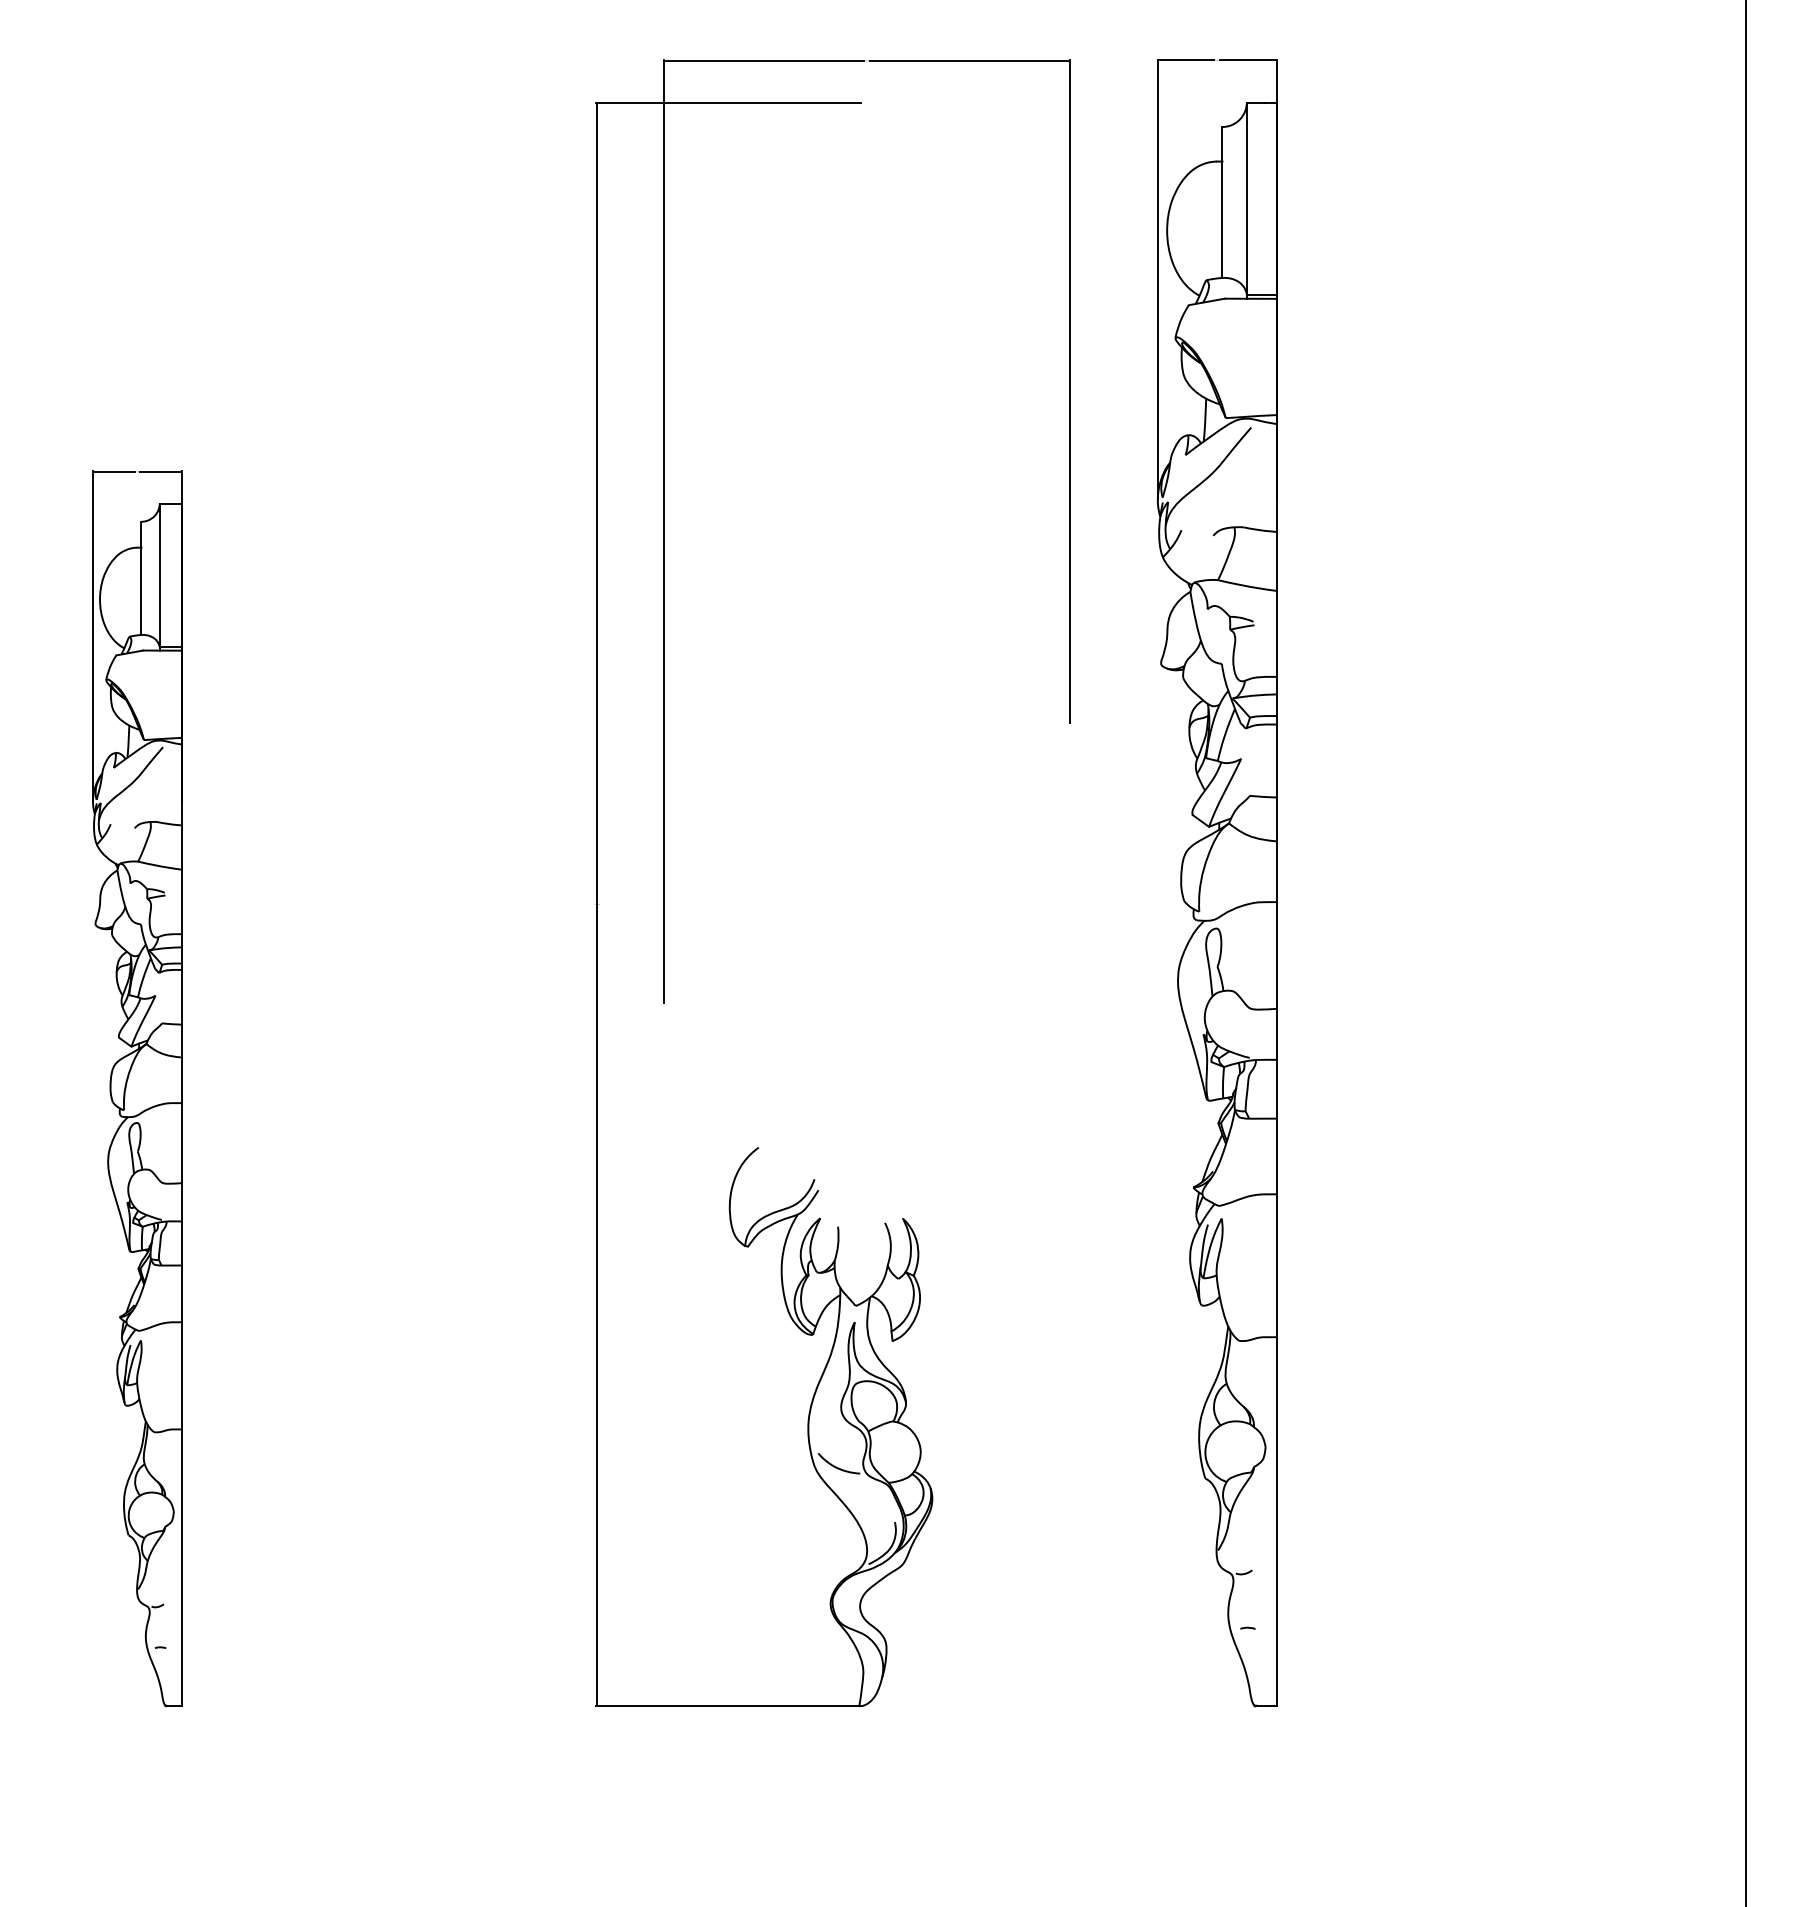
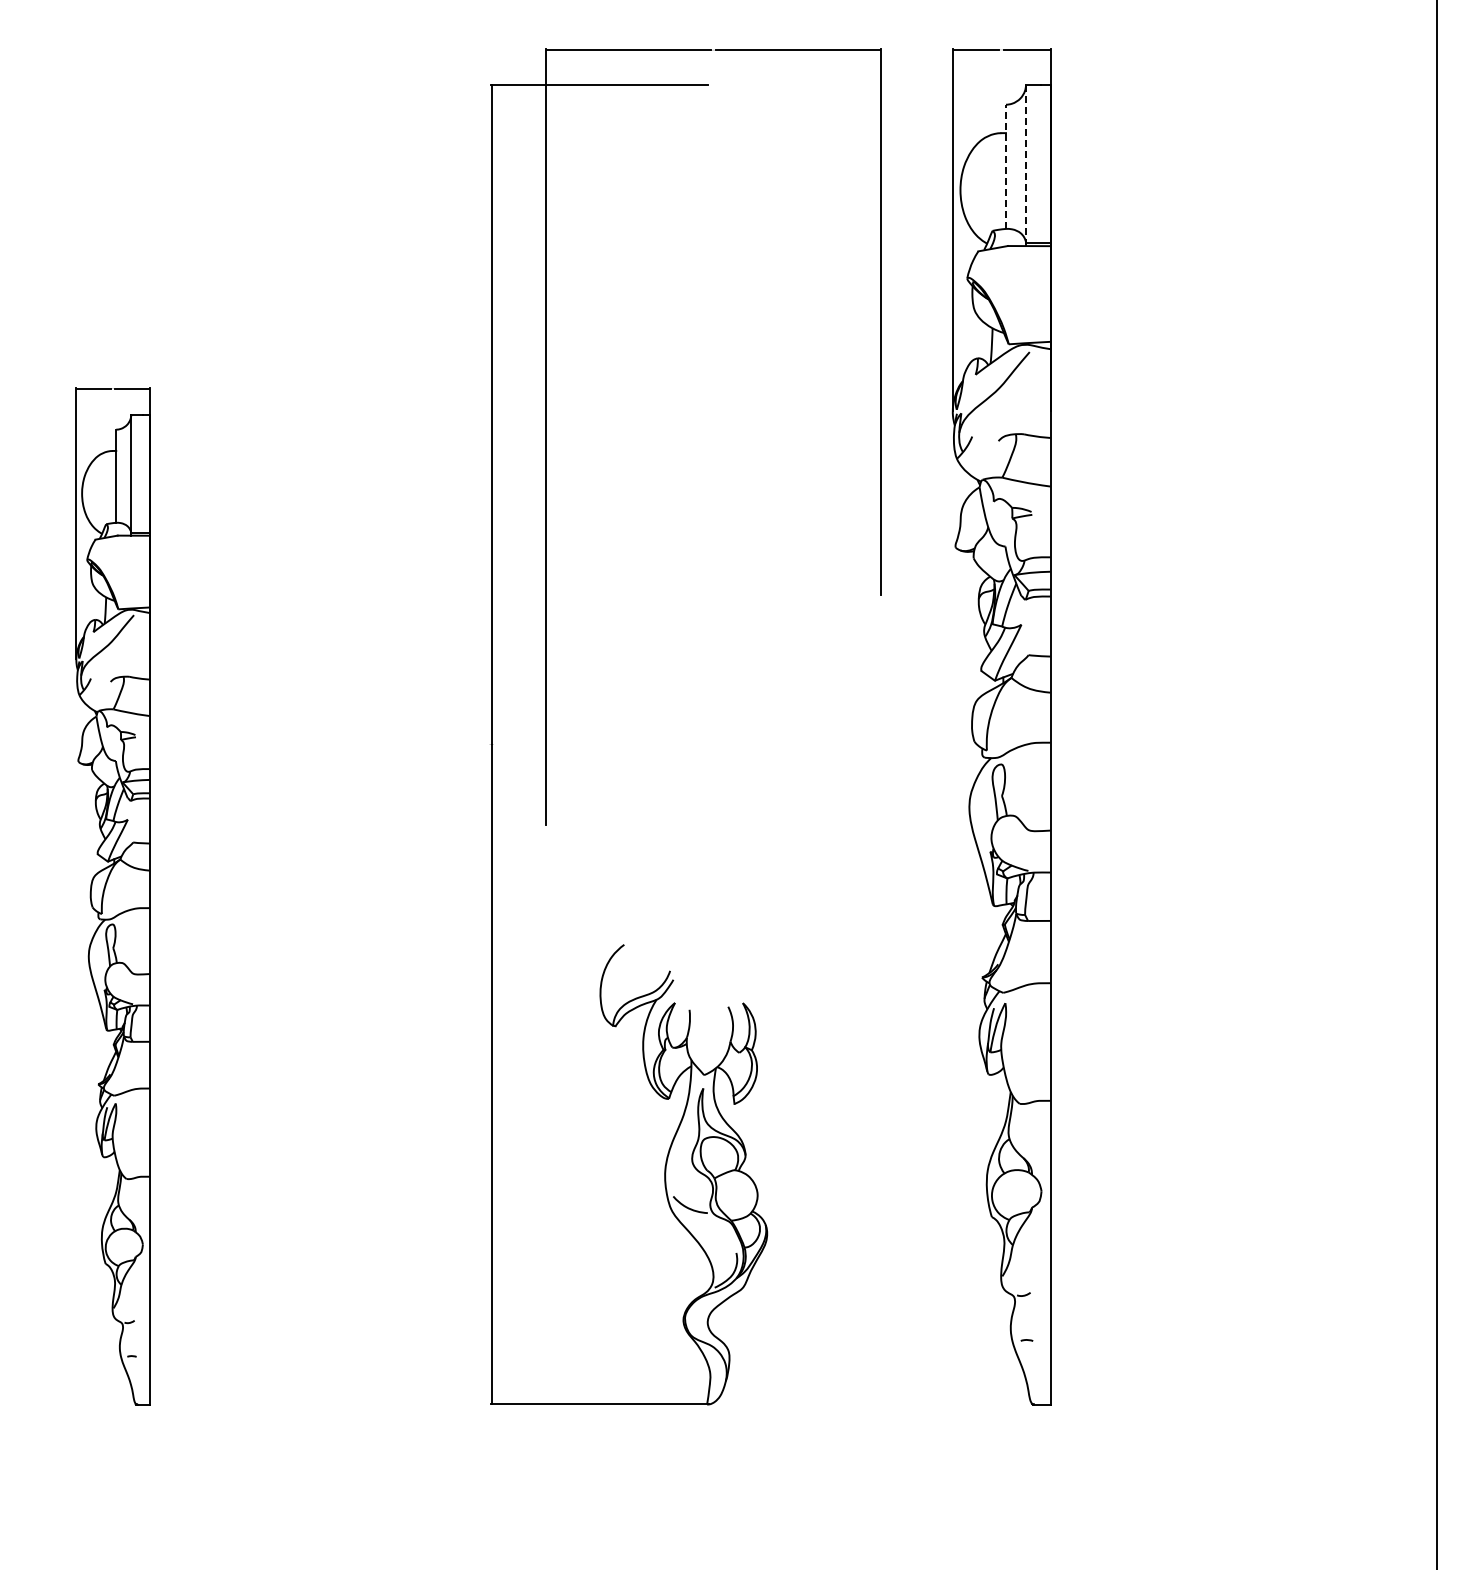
line: (1247, 200) -> (1026, 165), solid -> dashed
line: (1223, 202) -> (1006, 166), solid -> dashed

